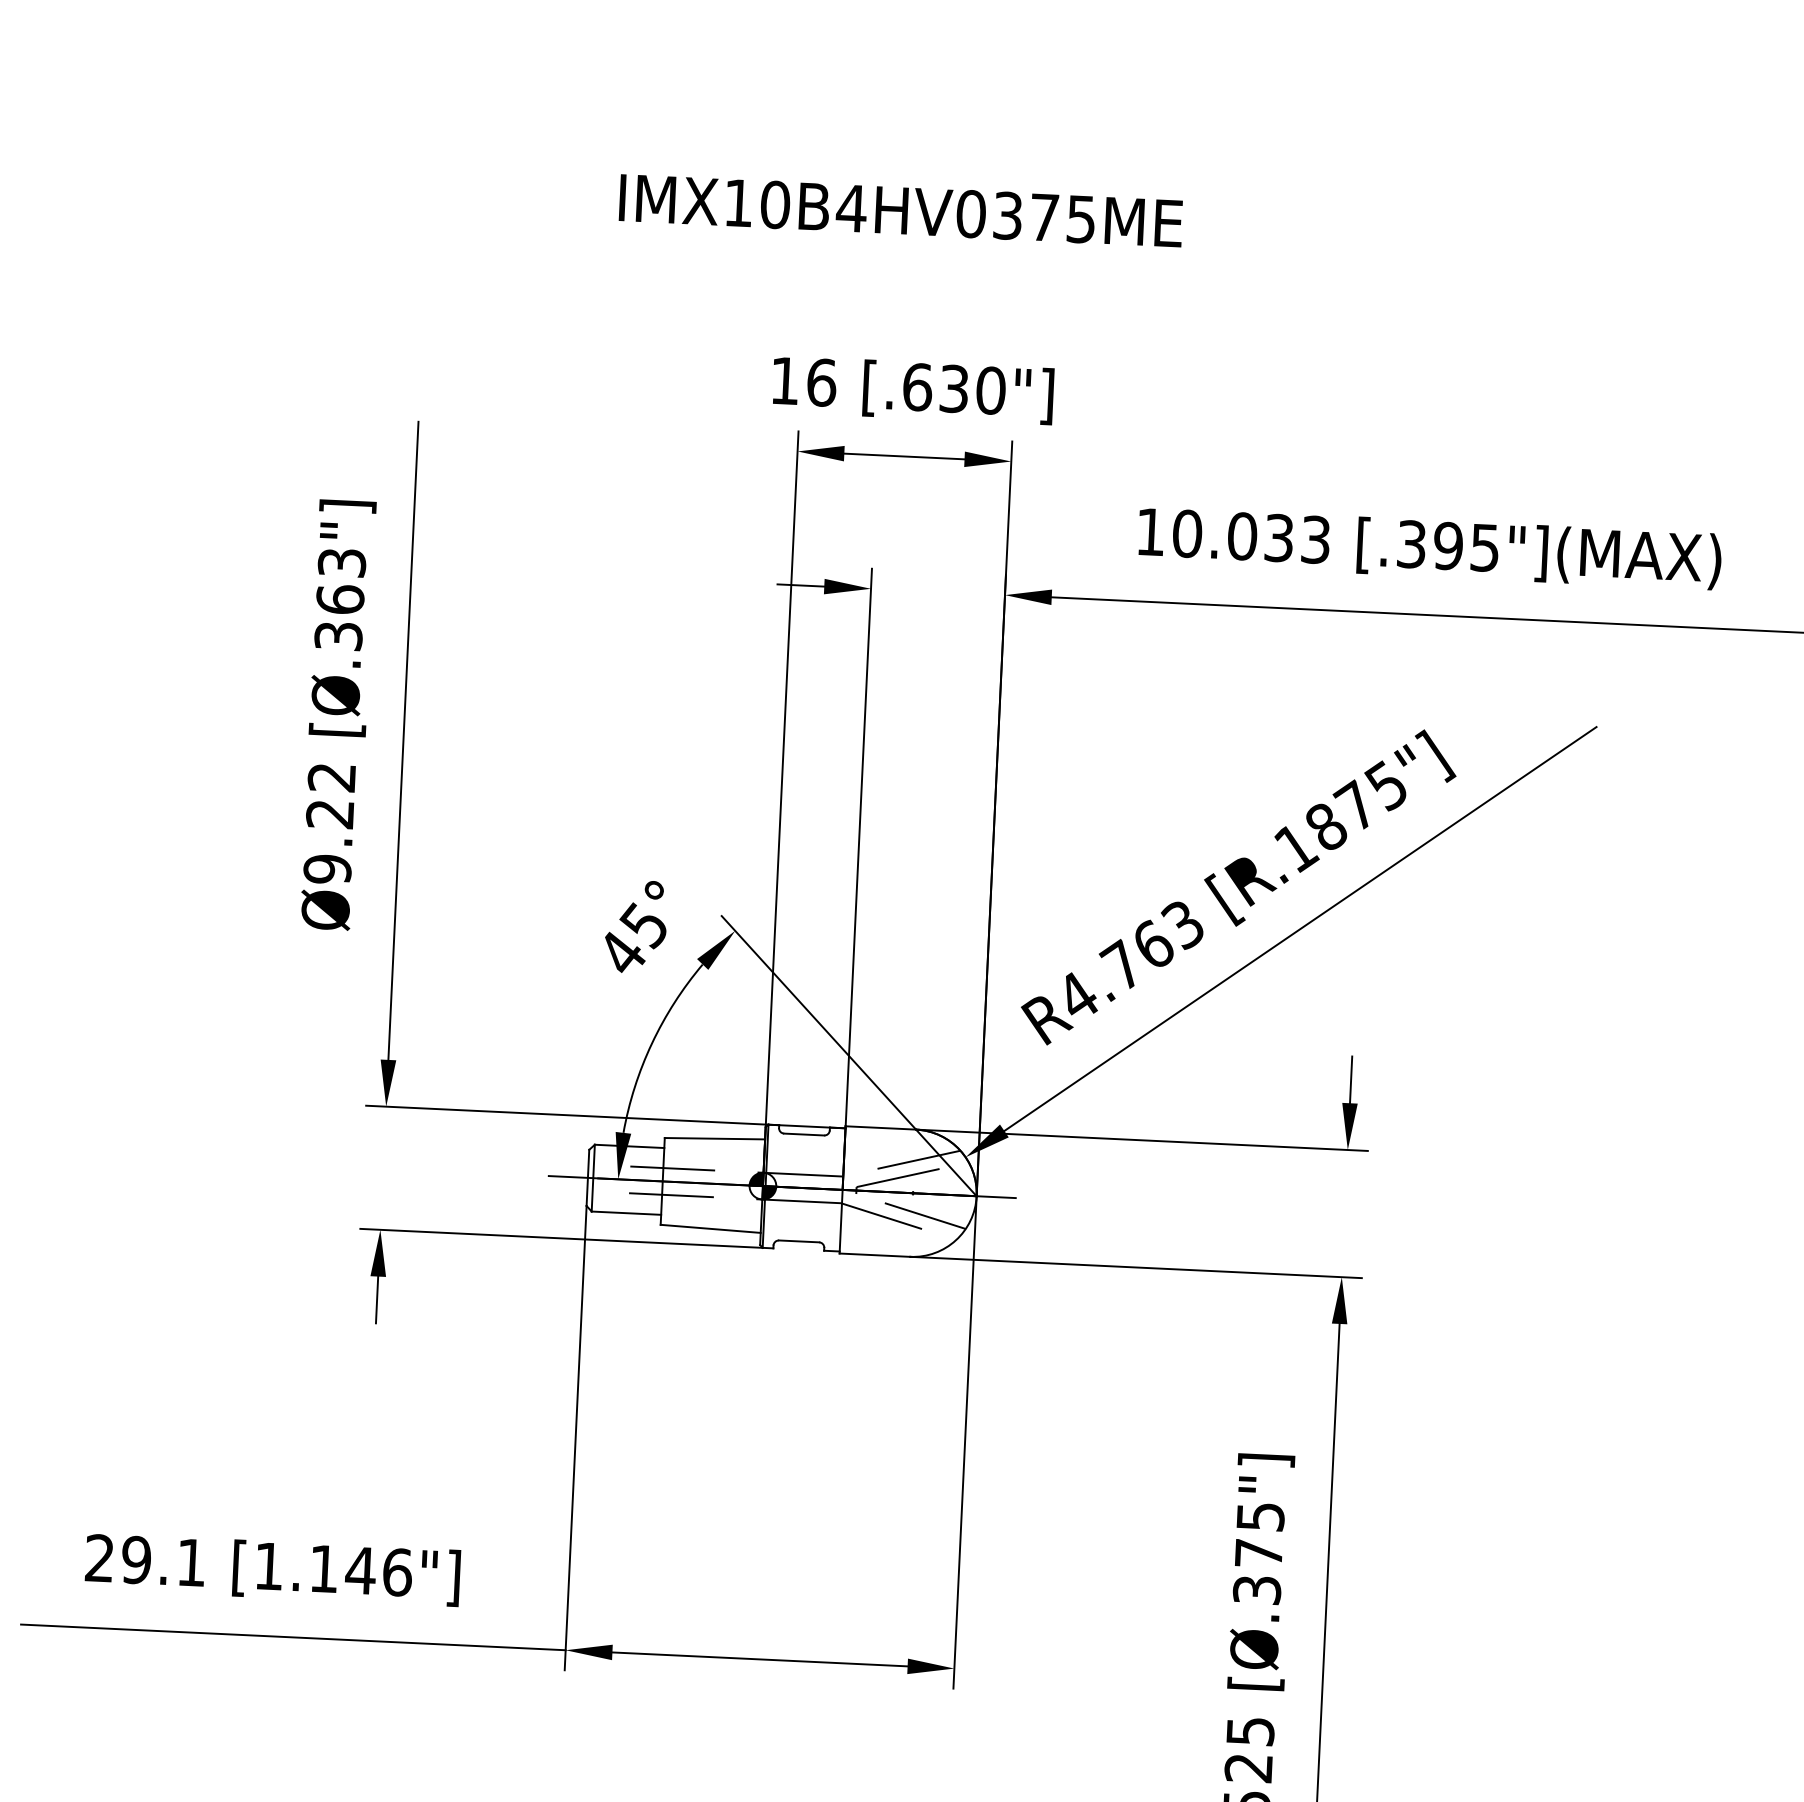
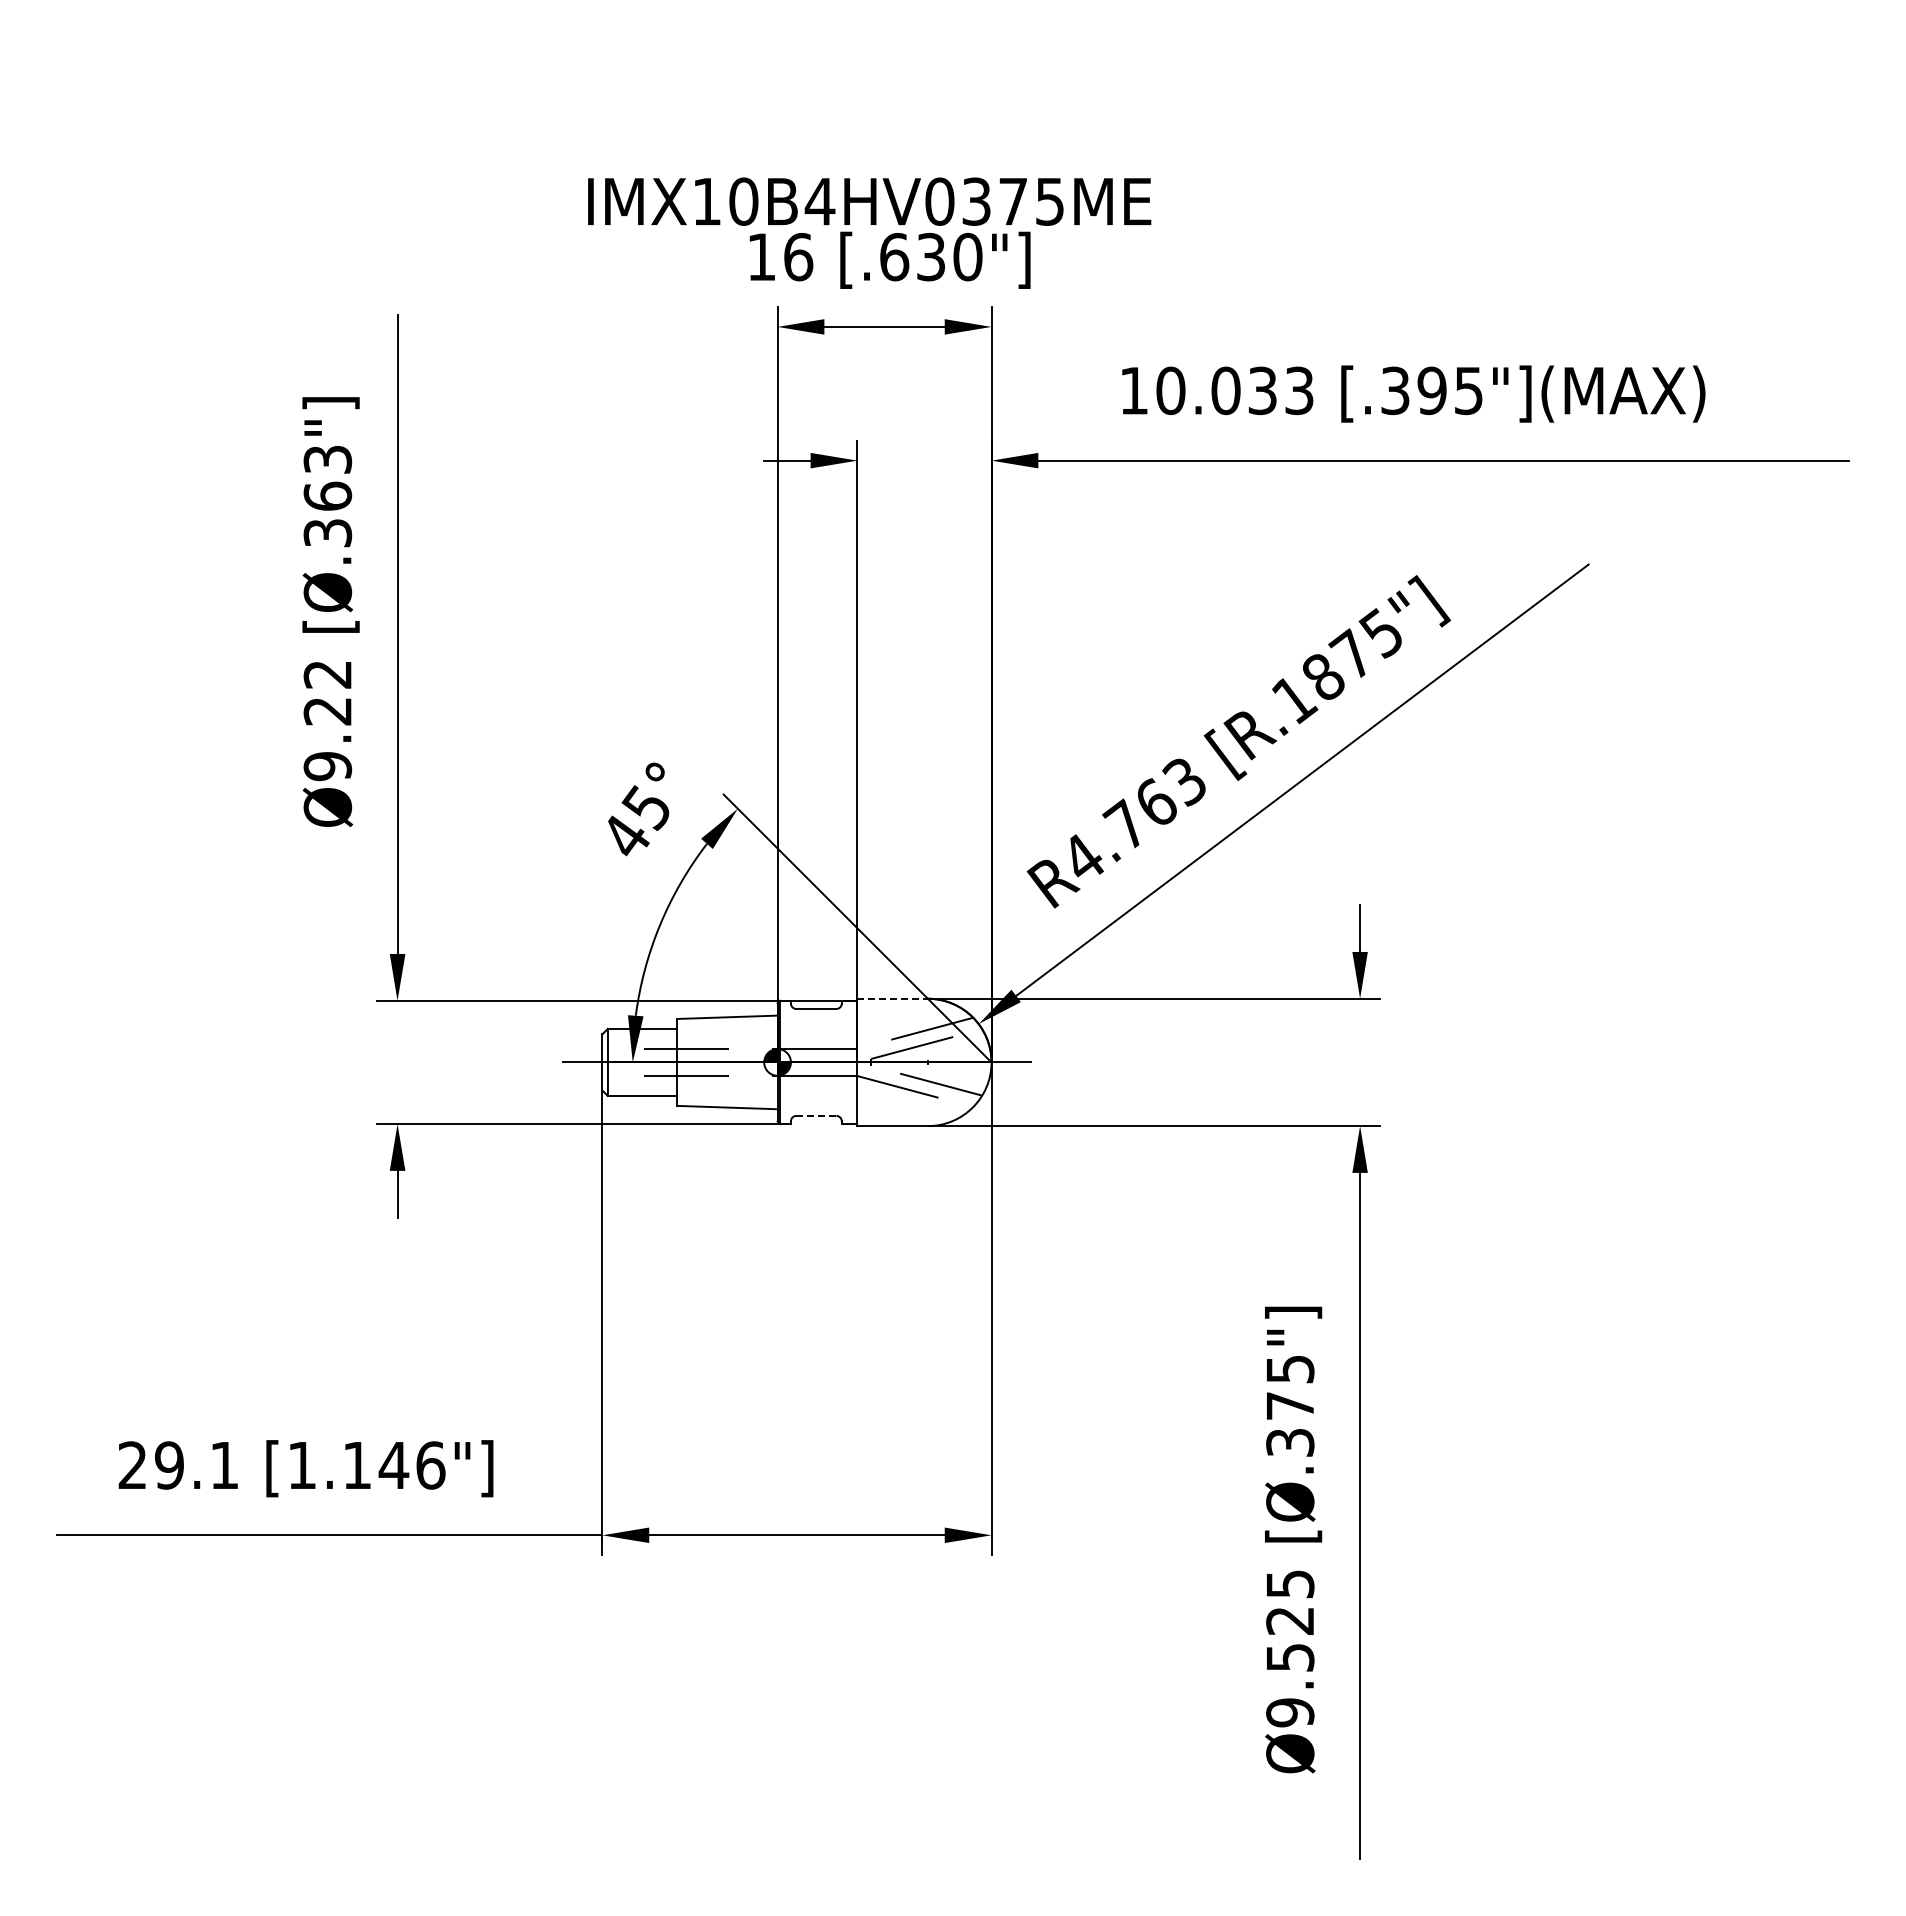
text: (900, 210) -> (869, 201), moved
line: (881, 1127) -> (893, 998), solid -> dashed
line: (798, 1240) -> (815, 1115), solid -> dashed

